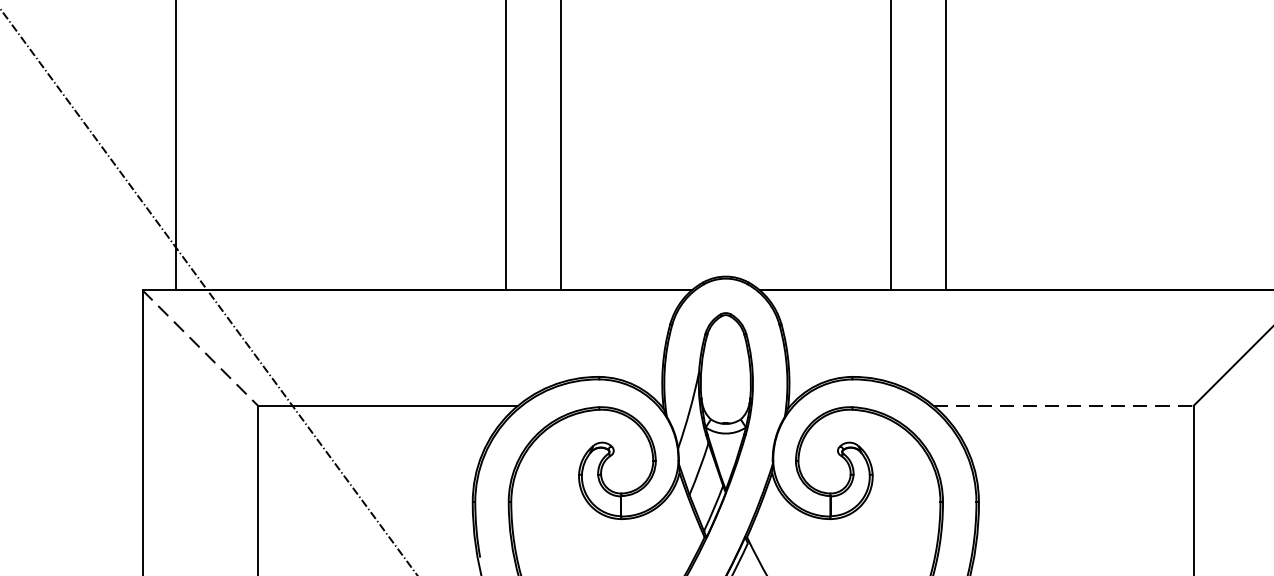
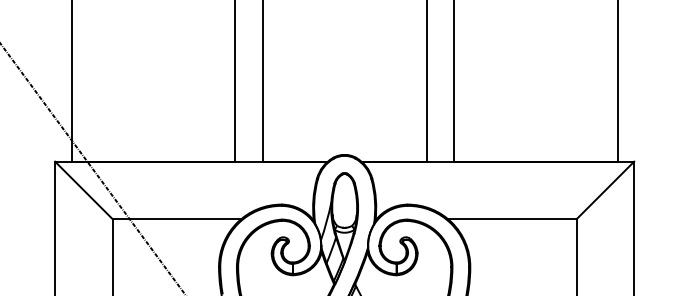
line: (199, 348) -> (83, 190), dashed -> solid
line: (1063, 406) -> (512, 219), dashed -> solid

